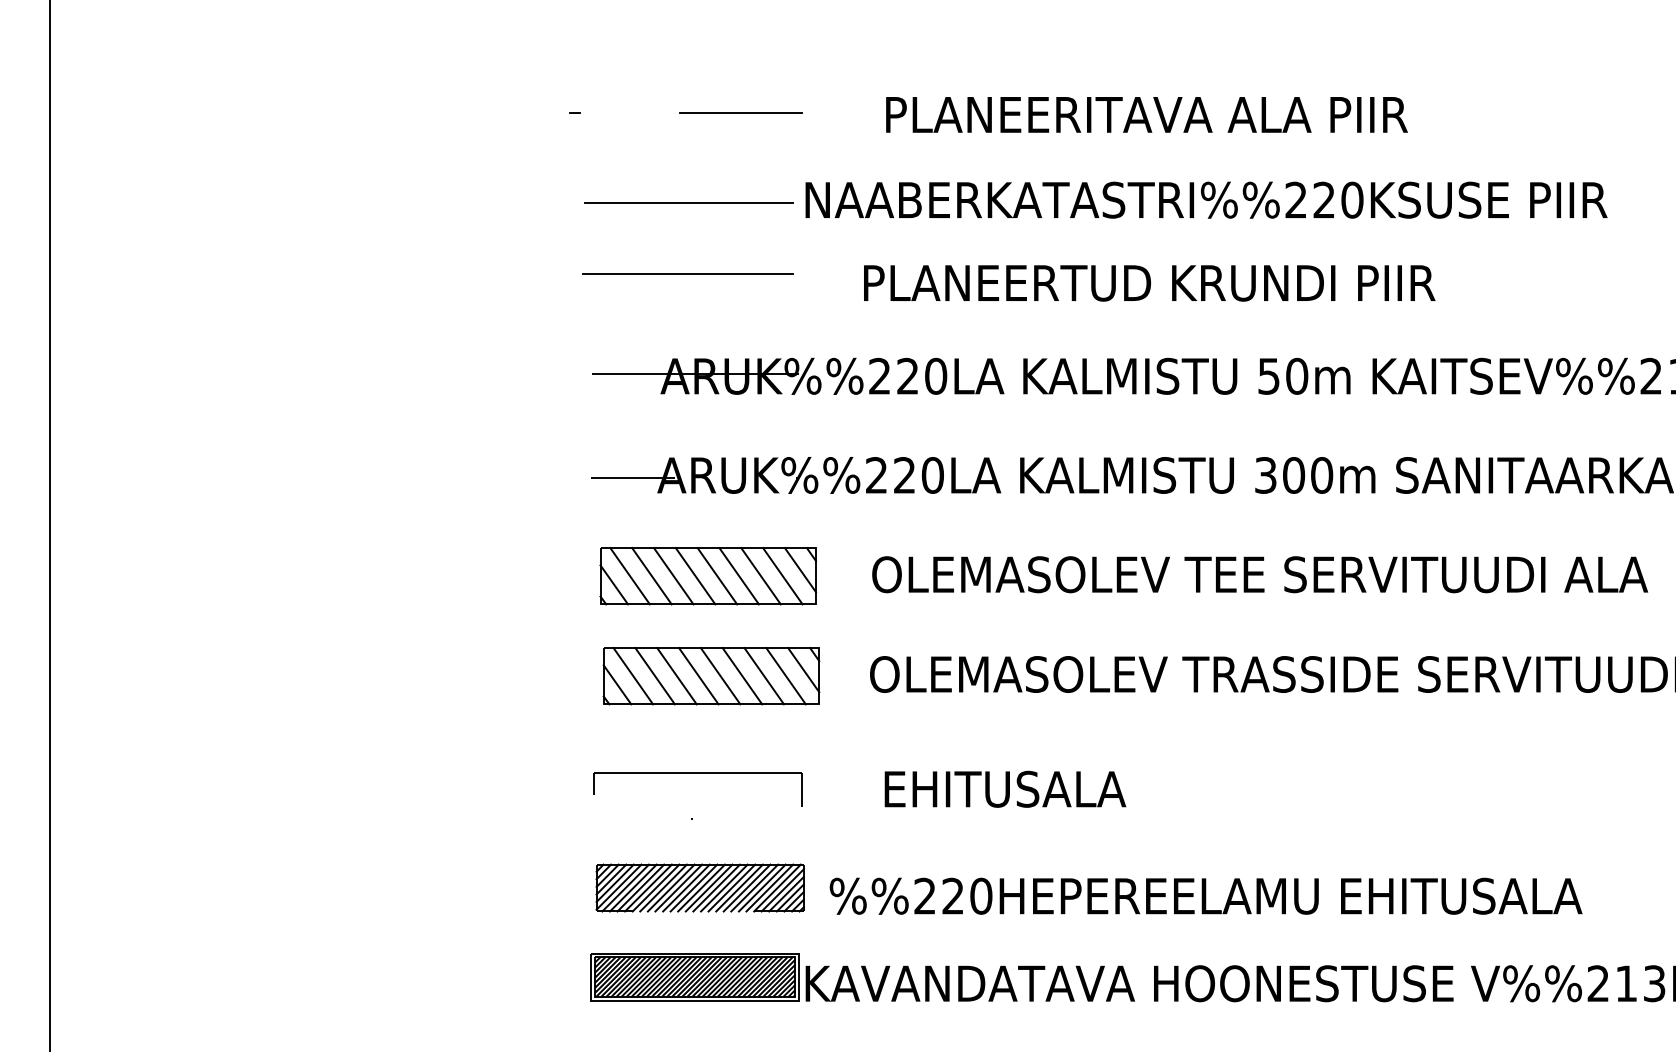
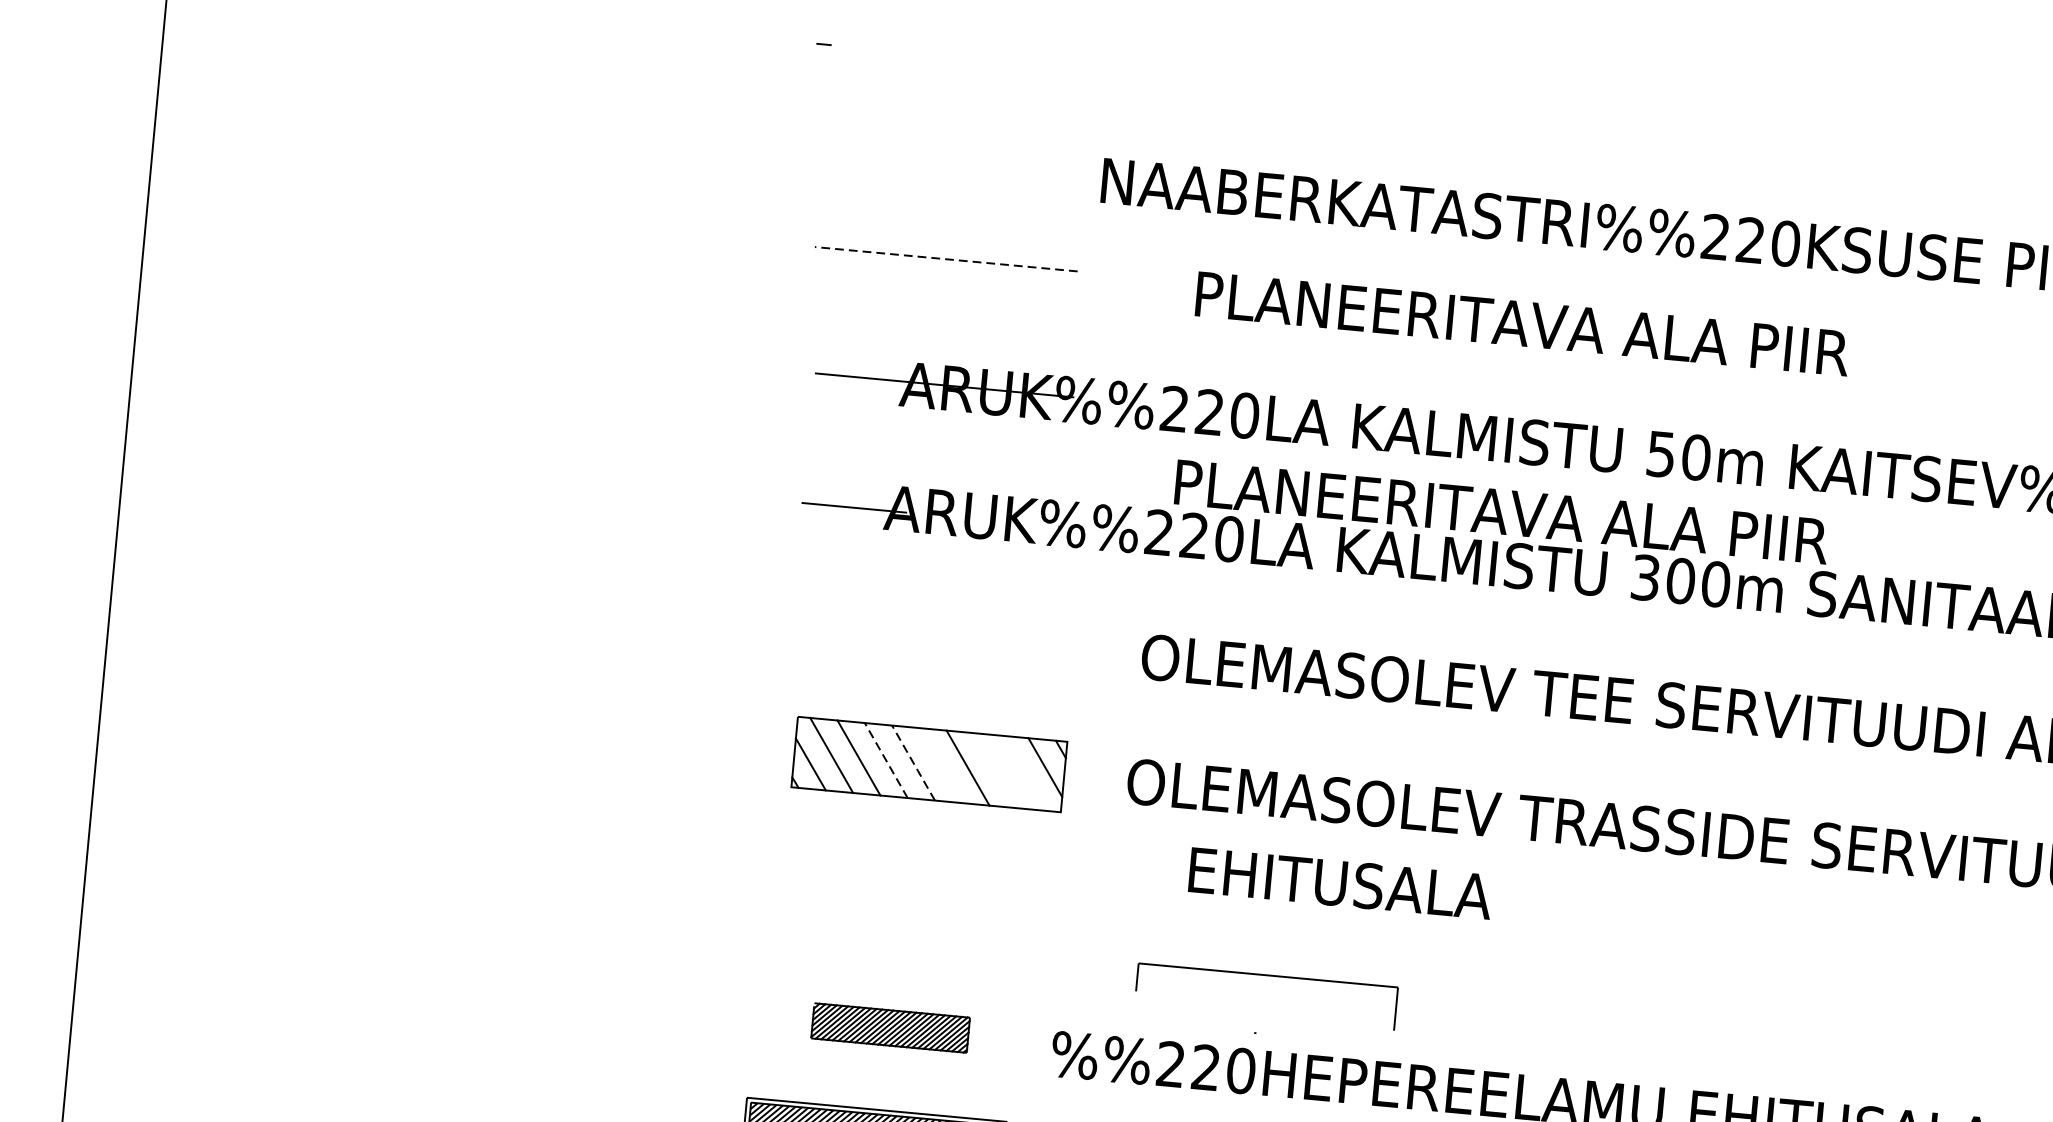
line: (741, 112) -> (1032, 63), removed
text: (1146, 114) -> (1501, 511), moved
line: (688, 203) -> (955, 170), removed
line: (687, 274) -> (945, 259), solid -> dashed
text: (1149, 283) -> (1522, 324), PLANEERTUD KRUNDI PIIR -> PLANEERITAVA ALA PIIR
part: (708, 576) -> (937, 639), removed
line: (676, 675) -> (885, 759), solid -> dashed
line: (698, 675) -> (913, 762), solid -> dashed
line: (720, 676) -> (940, 765), removed
line: (764, 676) -> (995, 771), removed
line: (785, 676) -> (1021, 773), removed
part: (697, 773) -> (1267, 976), moved
text: (1005, 788) -> (1340, 882), moved
part: (699, 887) -> (889, 1027), size x0.6

